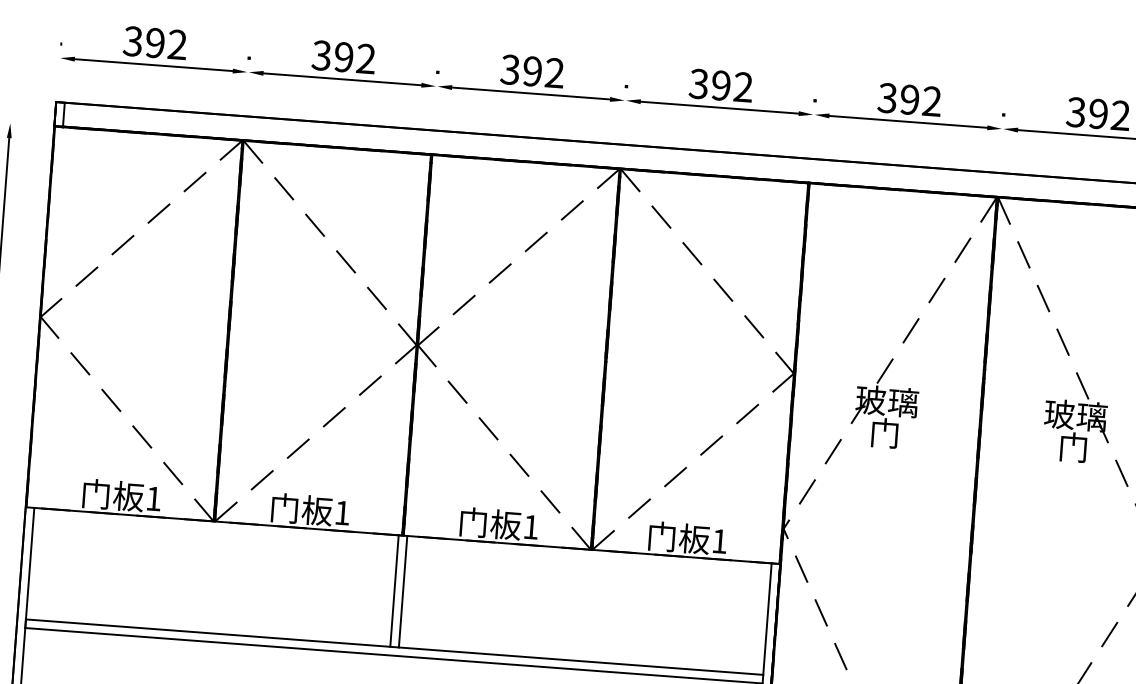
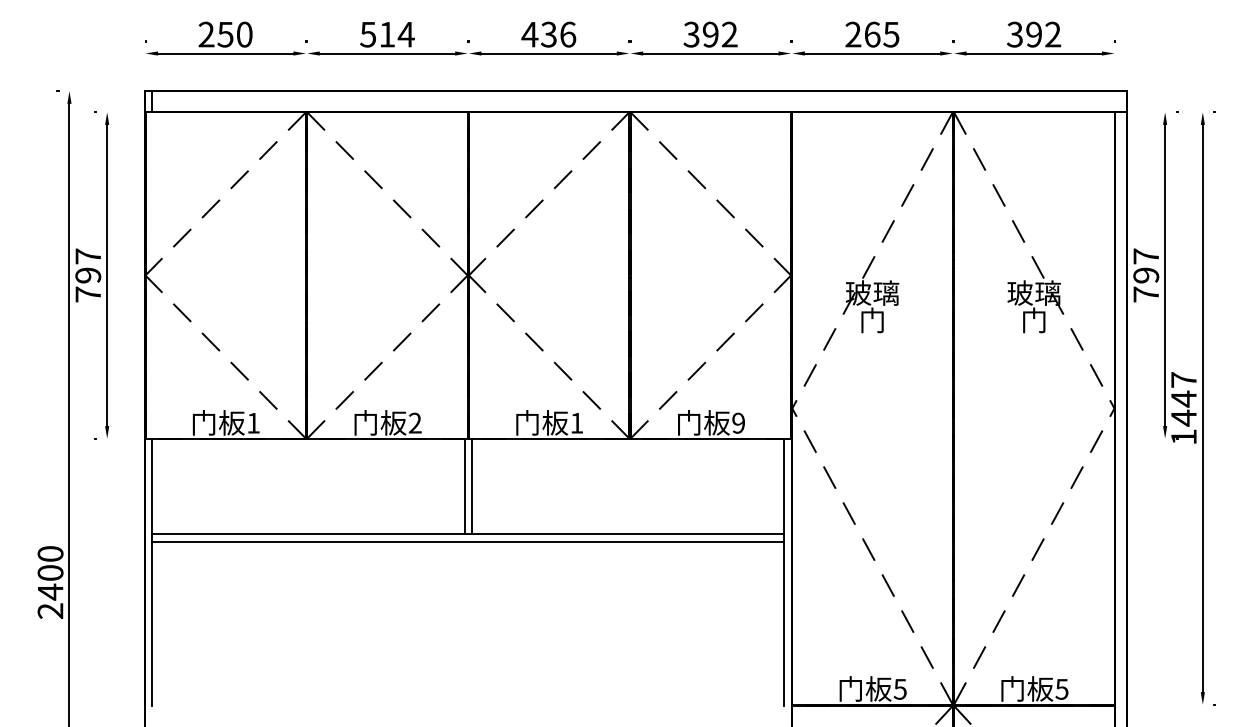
text: (155, 42) -> (225, 34), 392 -> 250
text: (344, 57) -> (387, 34), 392 -> 514
text: (532, 71) -> (548, 34), 392 -> 436
text: (909, 99) -> (872, 34), 392 -> 265
text: (341, 512) -> (414, 422), 1 -> 2
text: (719, 540) -> (738, 422), 1 -> 9

